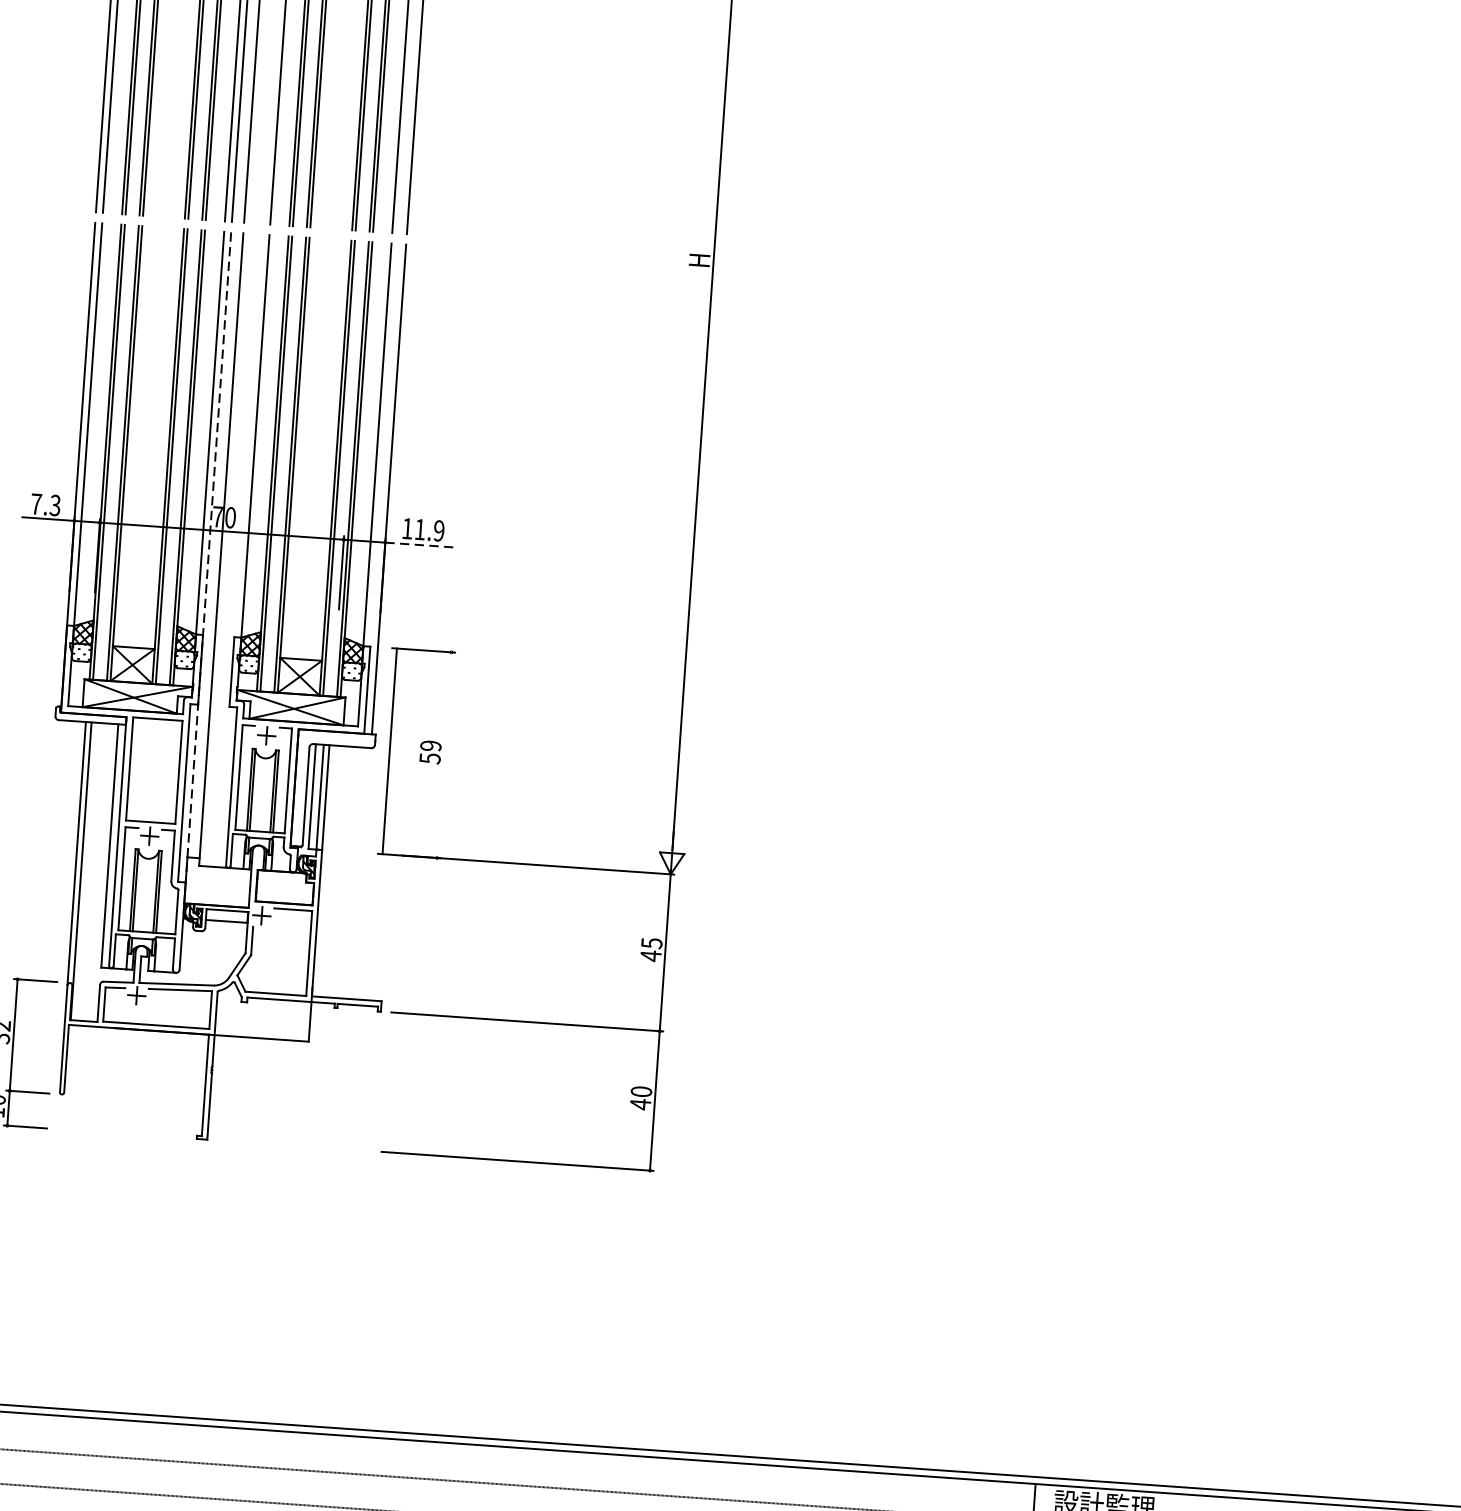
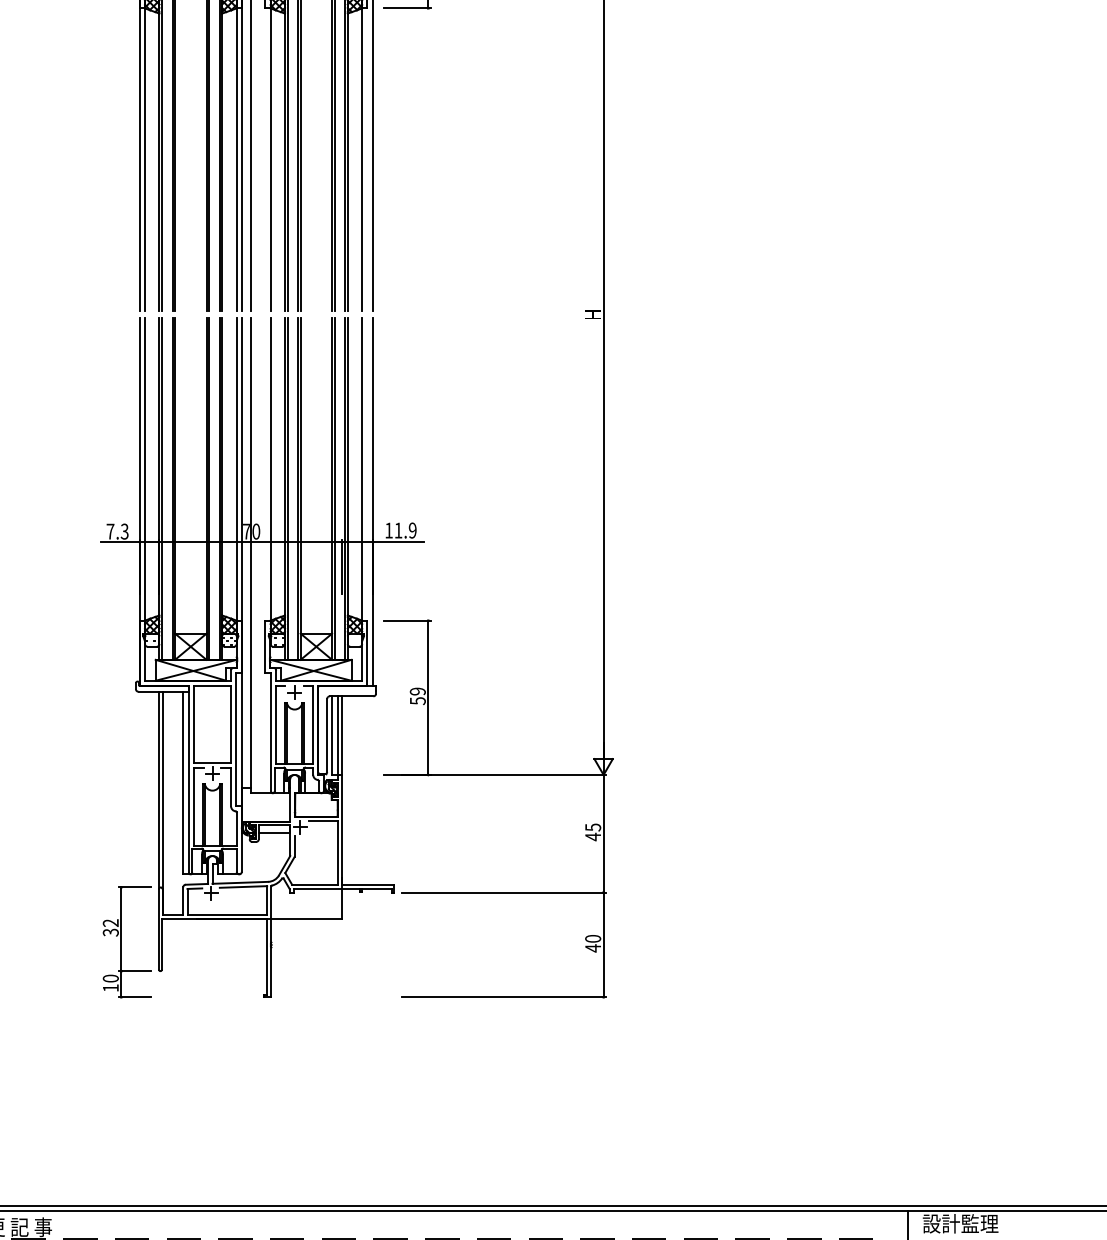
line: (419, 545) -> (398, 542), dashed -> solid
line: (207, 558) -> (241, 563), dashed -> solid
line: (389, 751) -> (428, 697), moved

